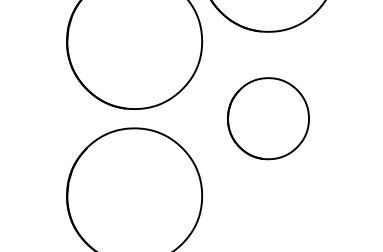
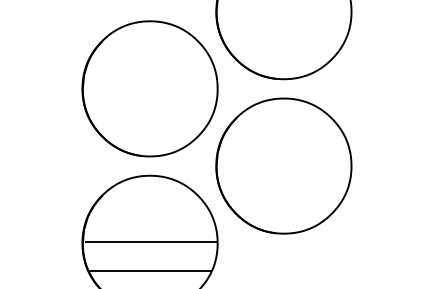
part: (267, 118) -> (283, 165), size x1.67
line: (135, 194) -> (151, 241), added
line: (133, 223) -> (149, 270), added

